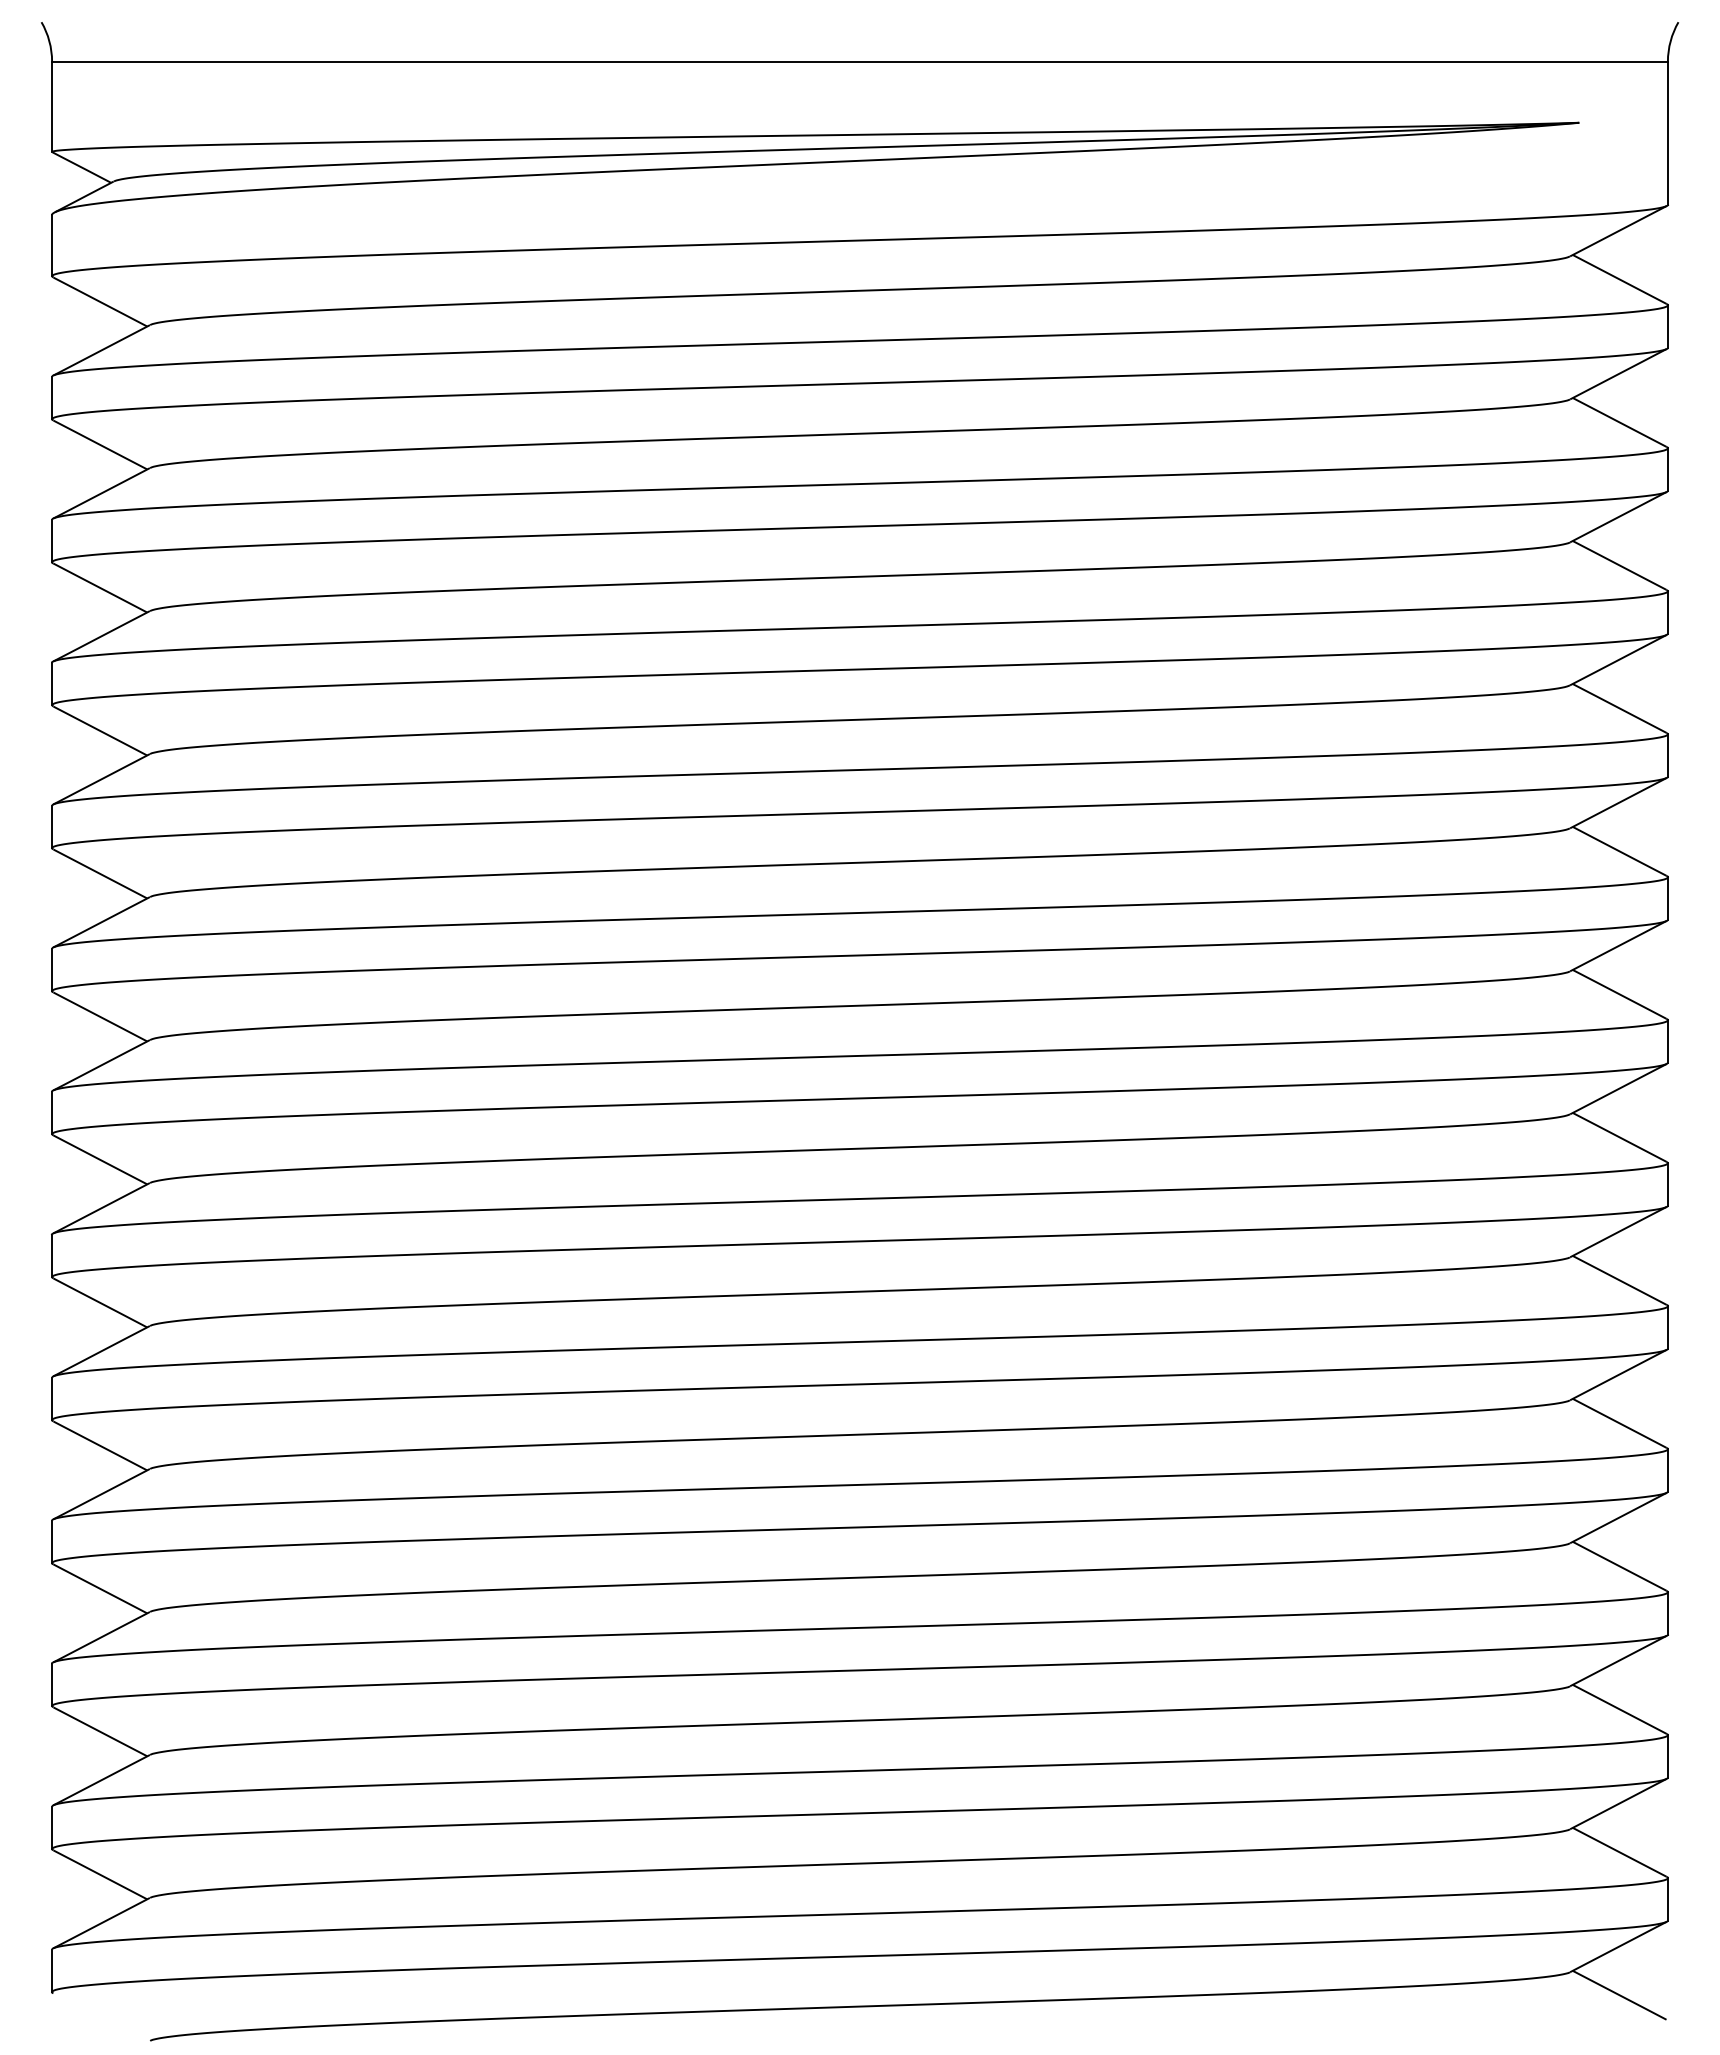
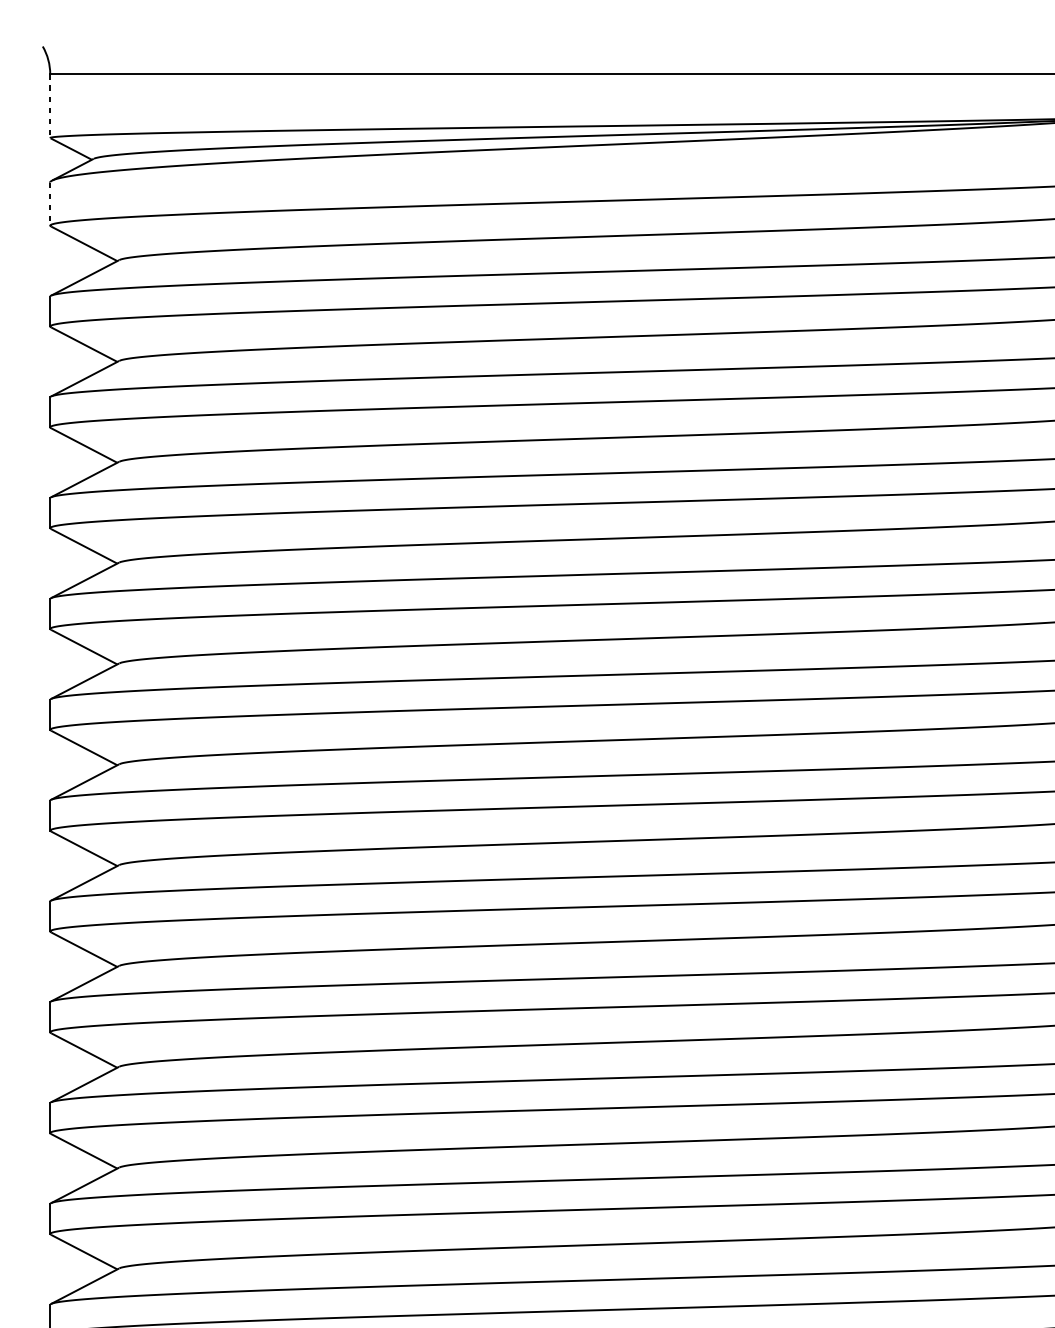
line: (52, 107) -> (50, 106), solid -> dashed
line: (52, 245) -> (50, 203), solid -> dashed

